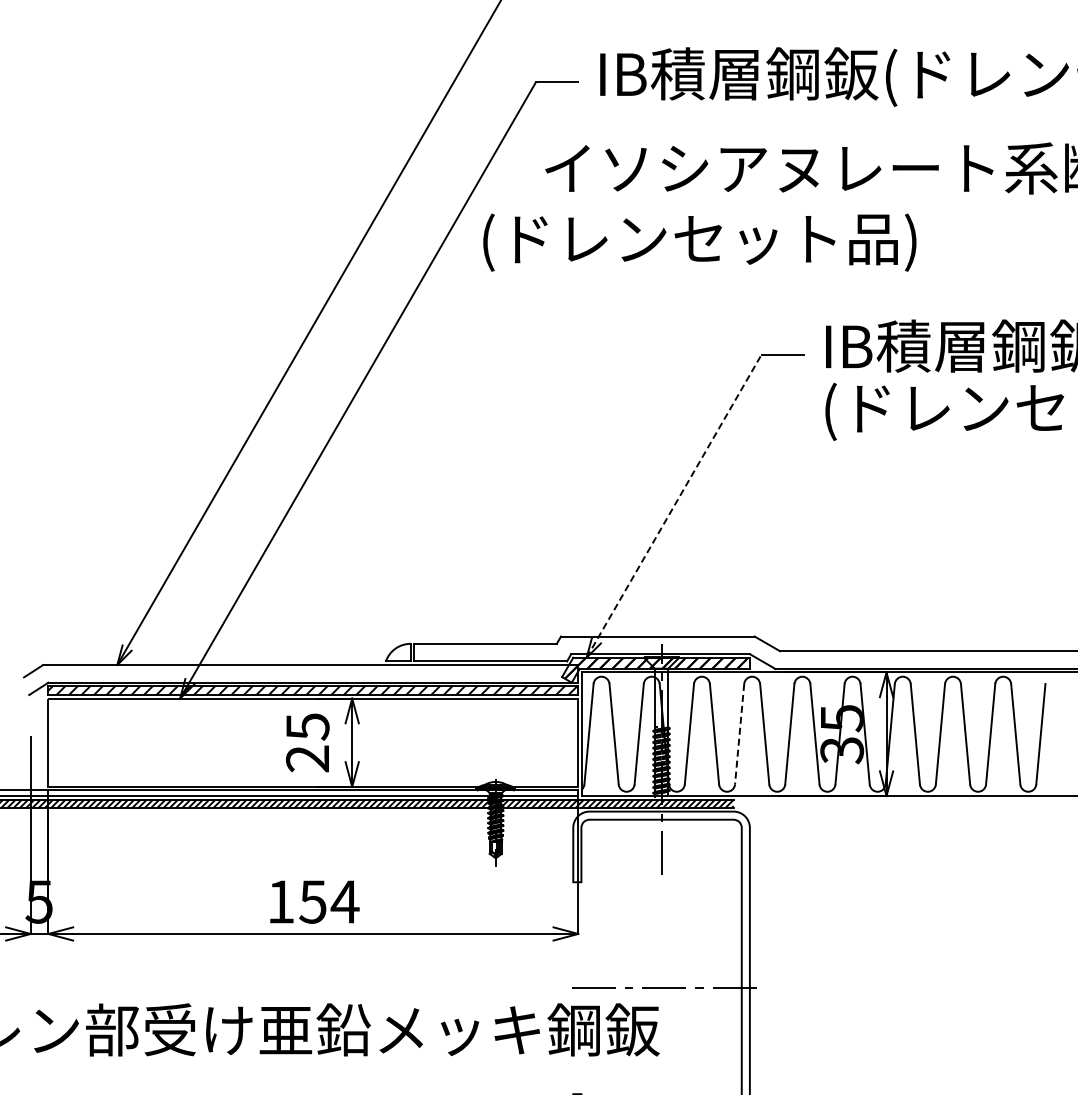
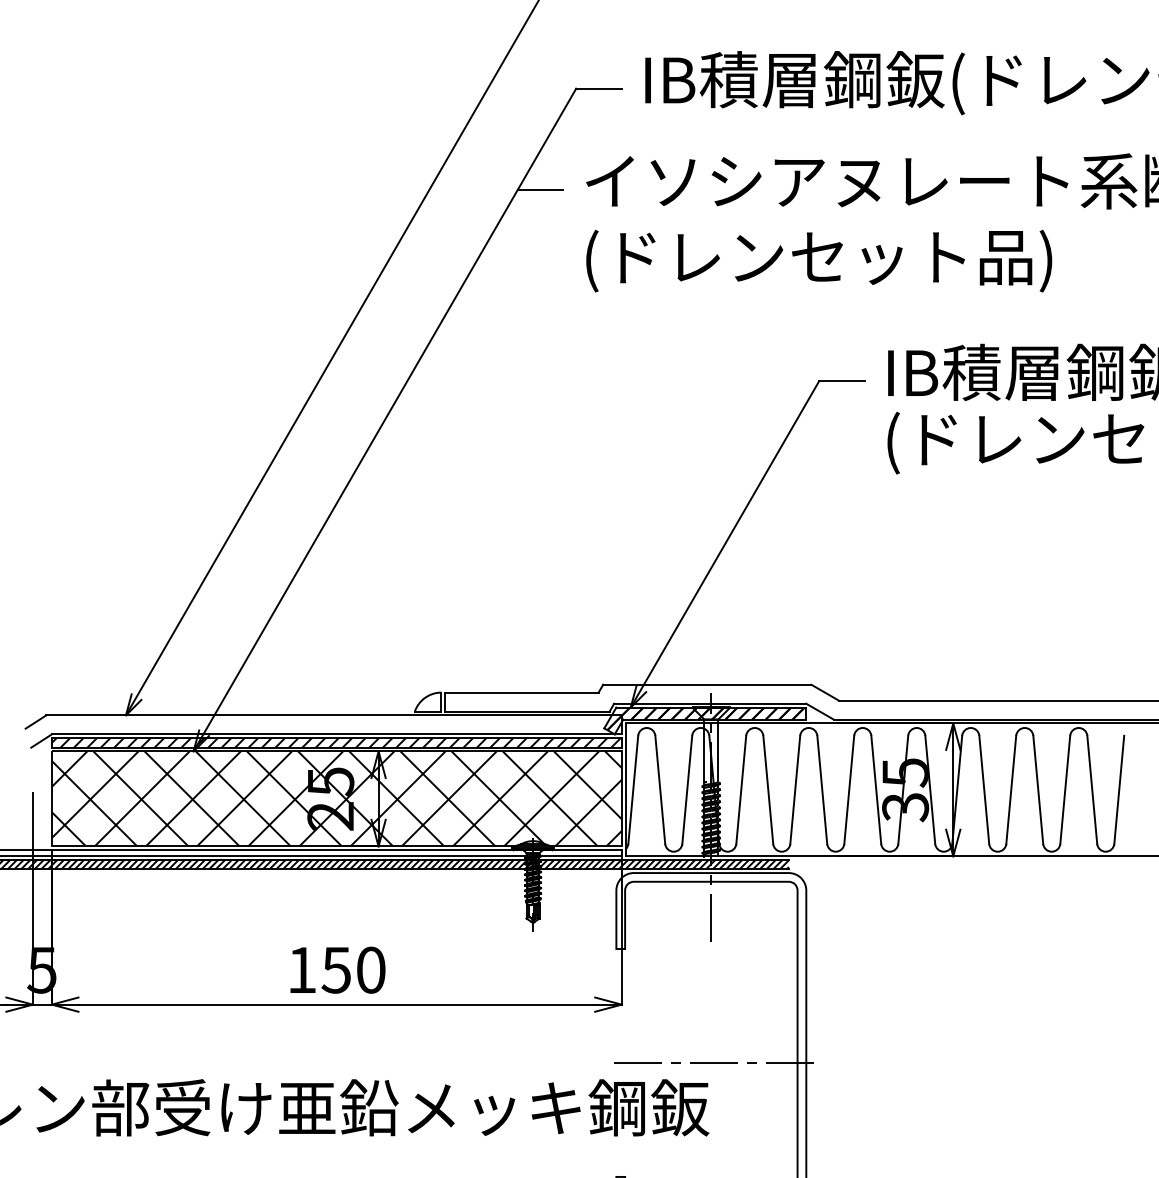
line: (502, 176) -> (540, 189), added
text: (699, 242) -> (818, 260), moved
line: (674, 505) -> (725, 543), dashed -> solid
line: (739, 734) -> (795, 790), dashed -> solid
hatch: (313, 742) -> (336, 798), added
text: (344, 901) -> (370, 969), 154 -> 150

